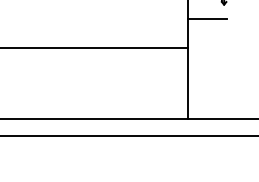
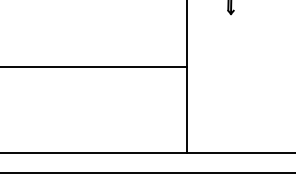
line: (207, 19) -> (210, 31), removed

